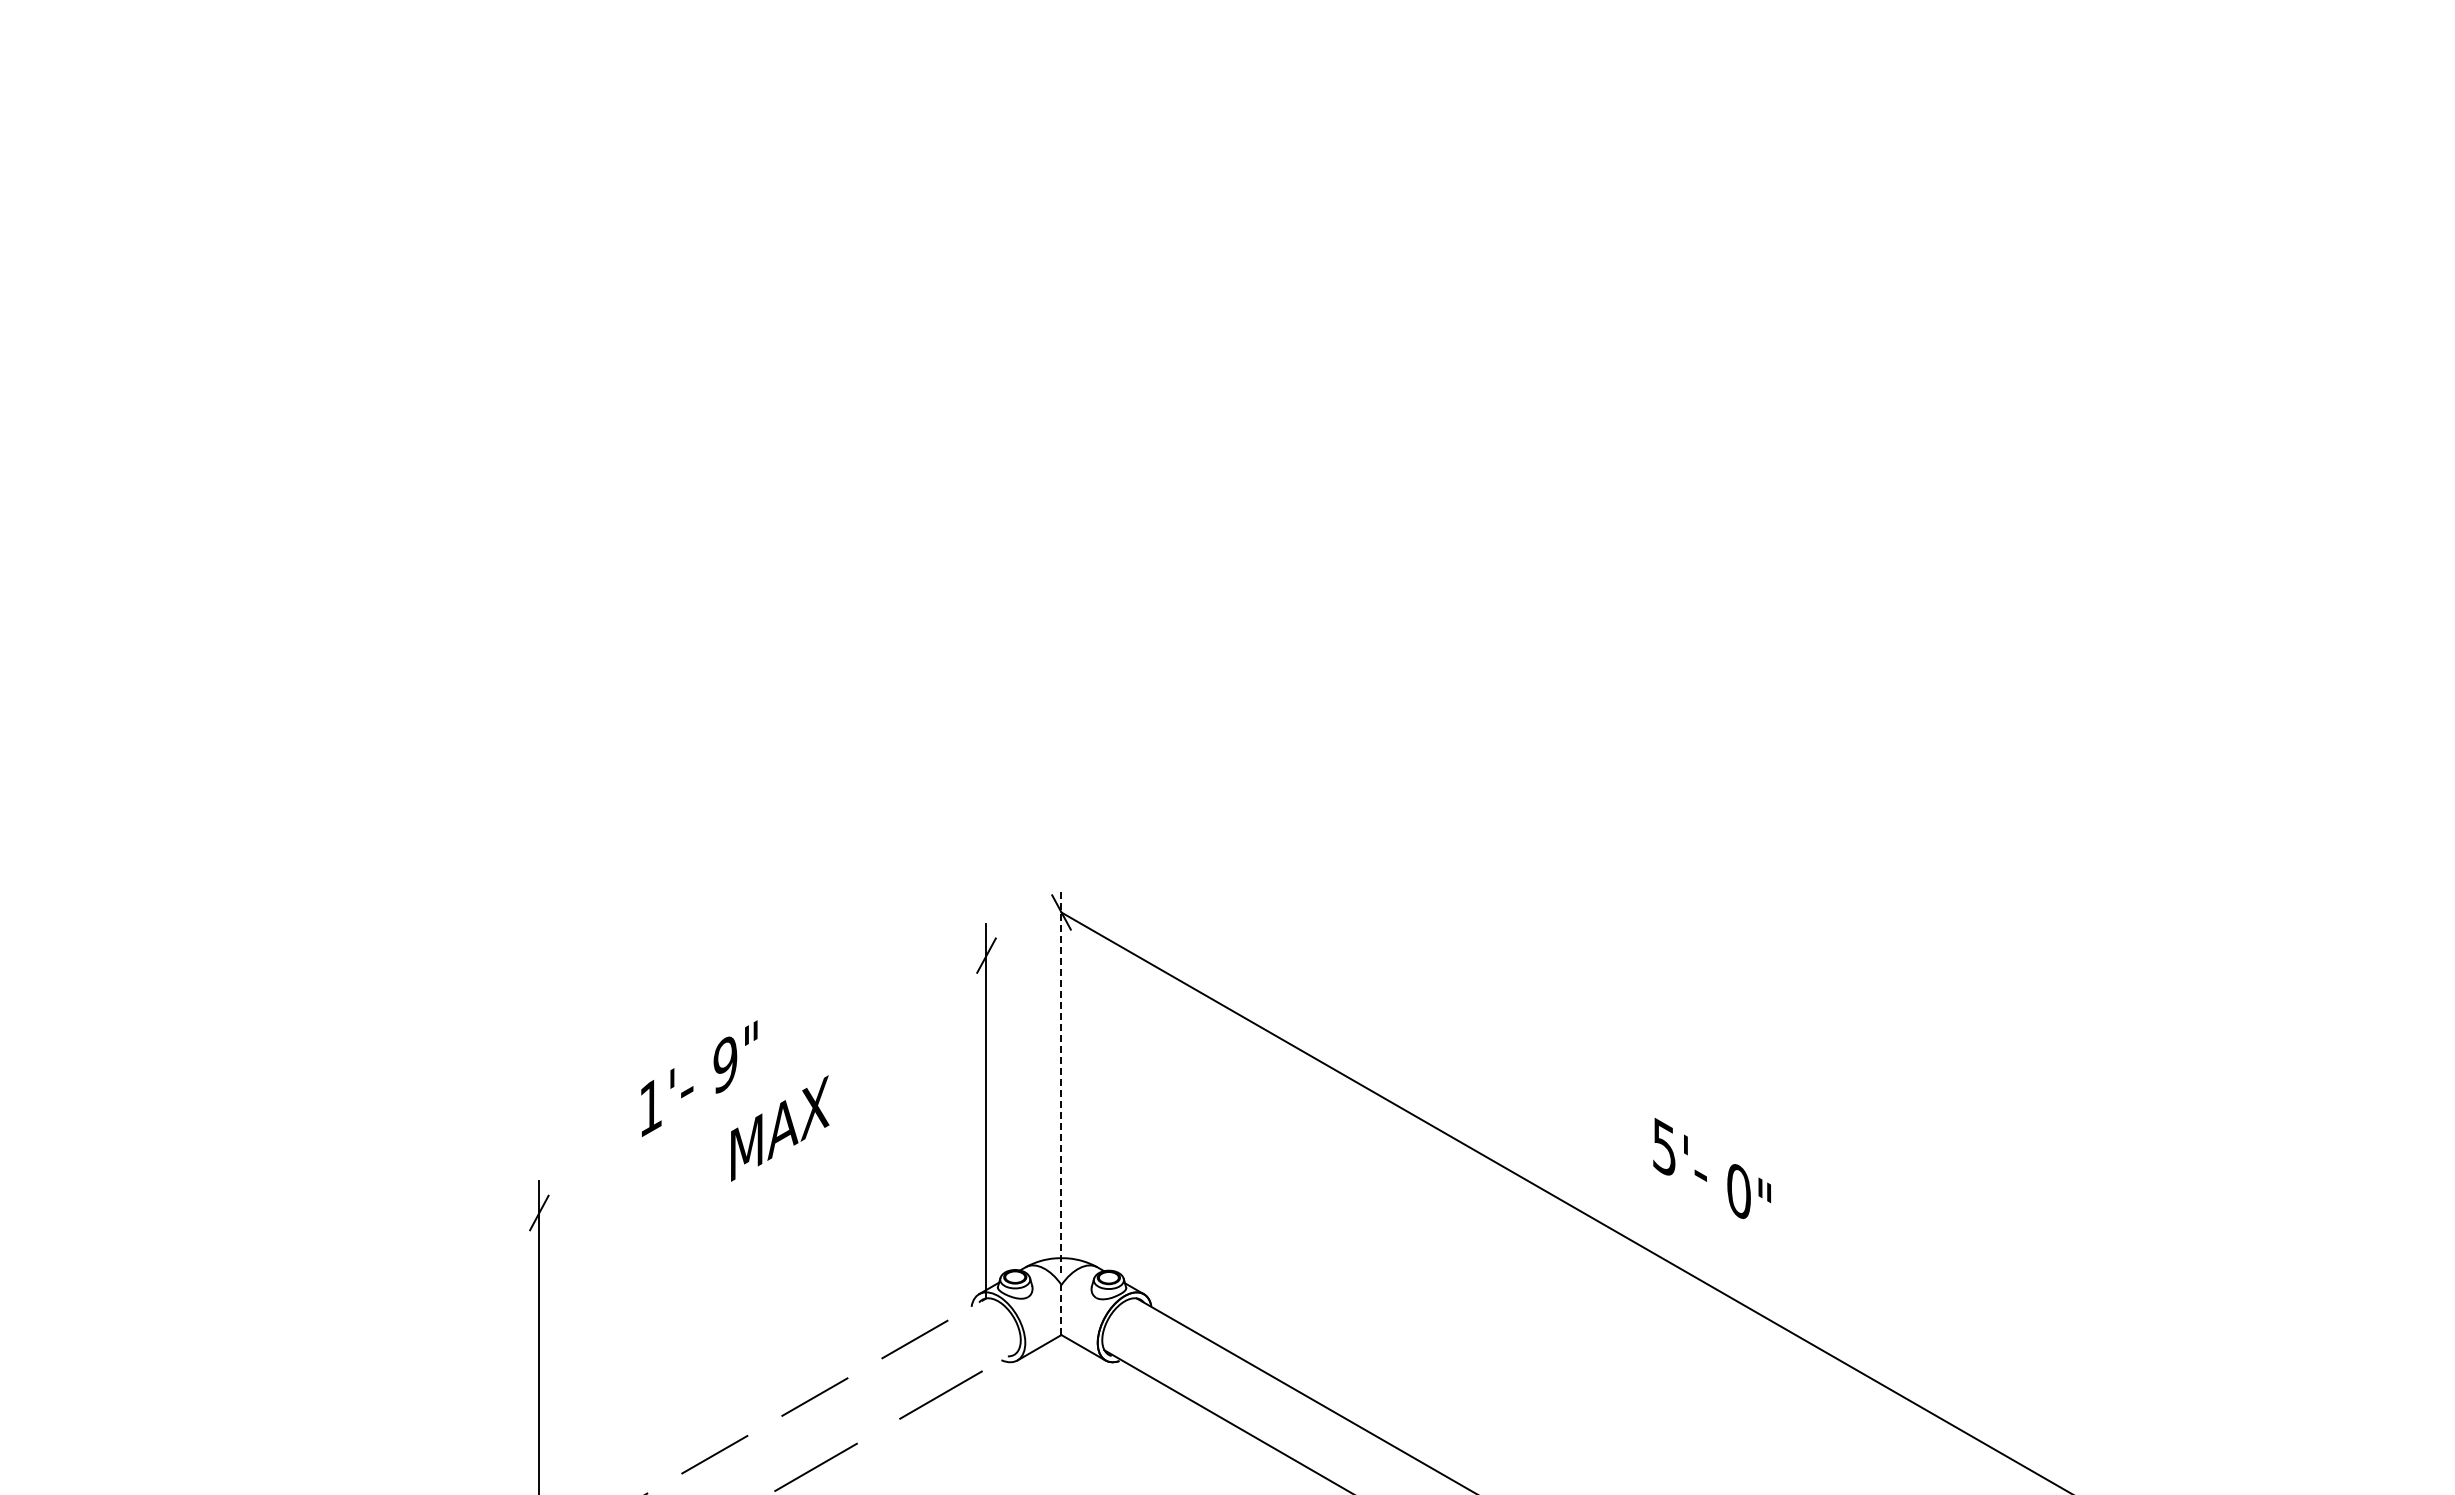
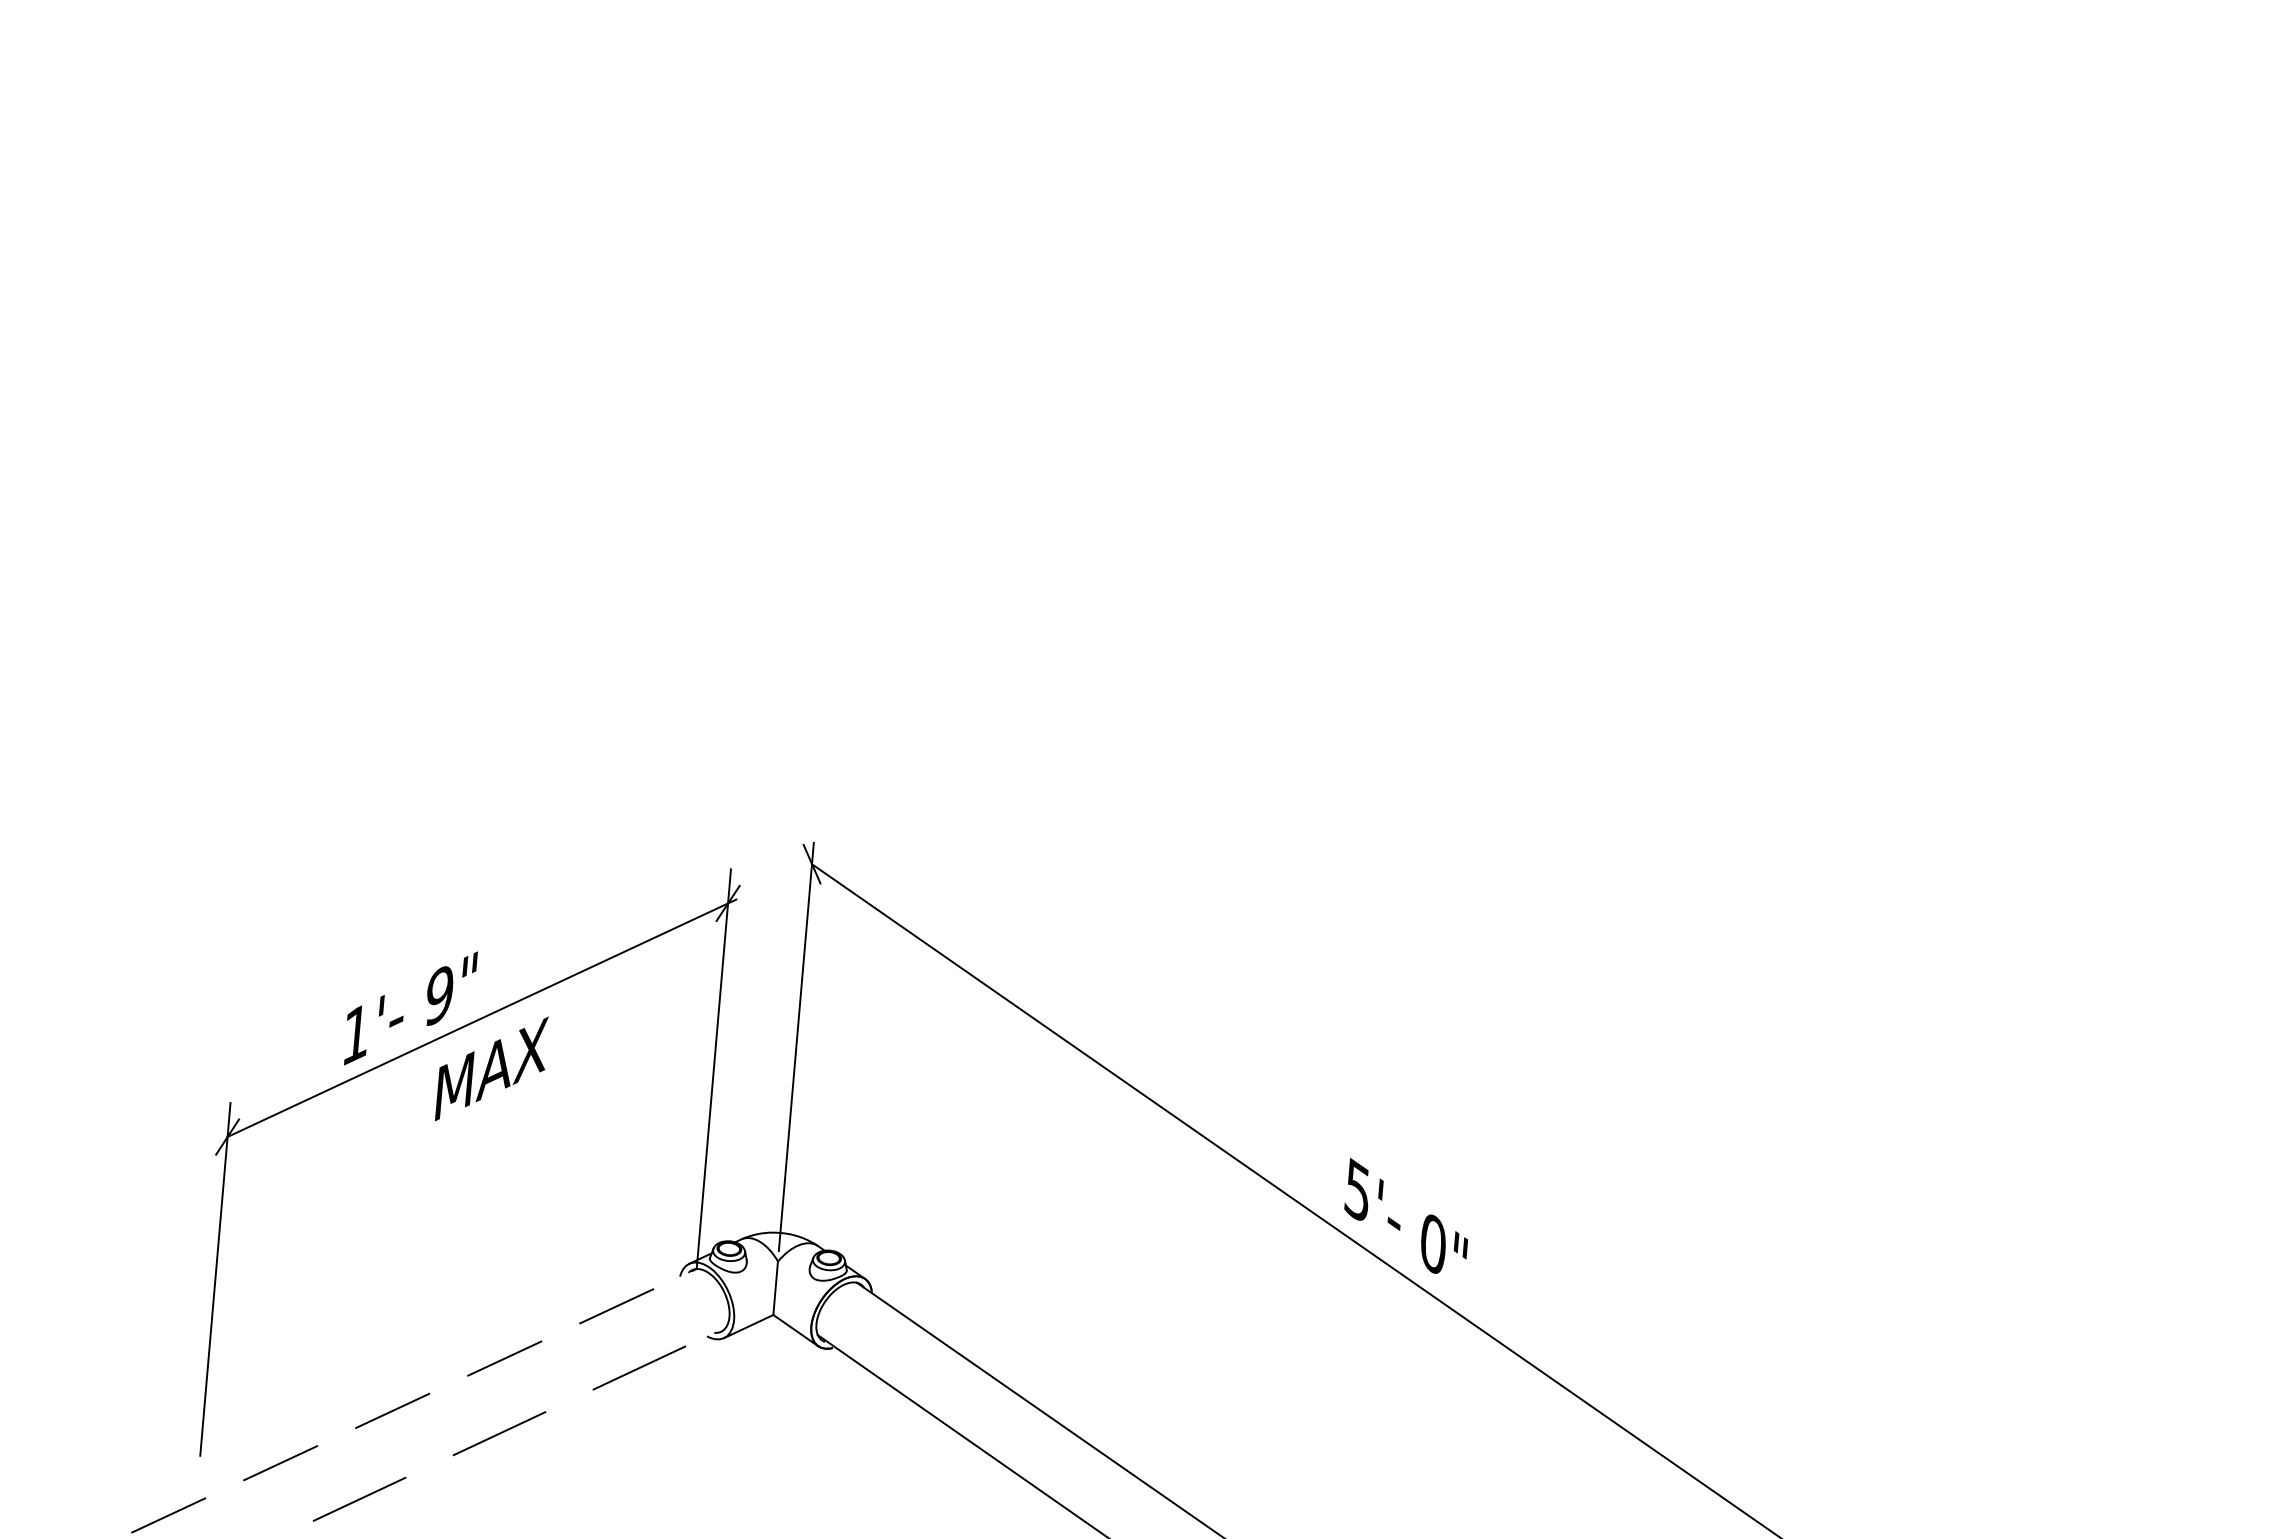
line: (766, 1081) -> (481, 1017), added
line: (1061, 1084) -> (796, 1047), dashed -> solid
text: (1711, 1168) -> (1406, 1217), moved
line: (1061, 1310) -> (775, 1288), dashed -> solid

